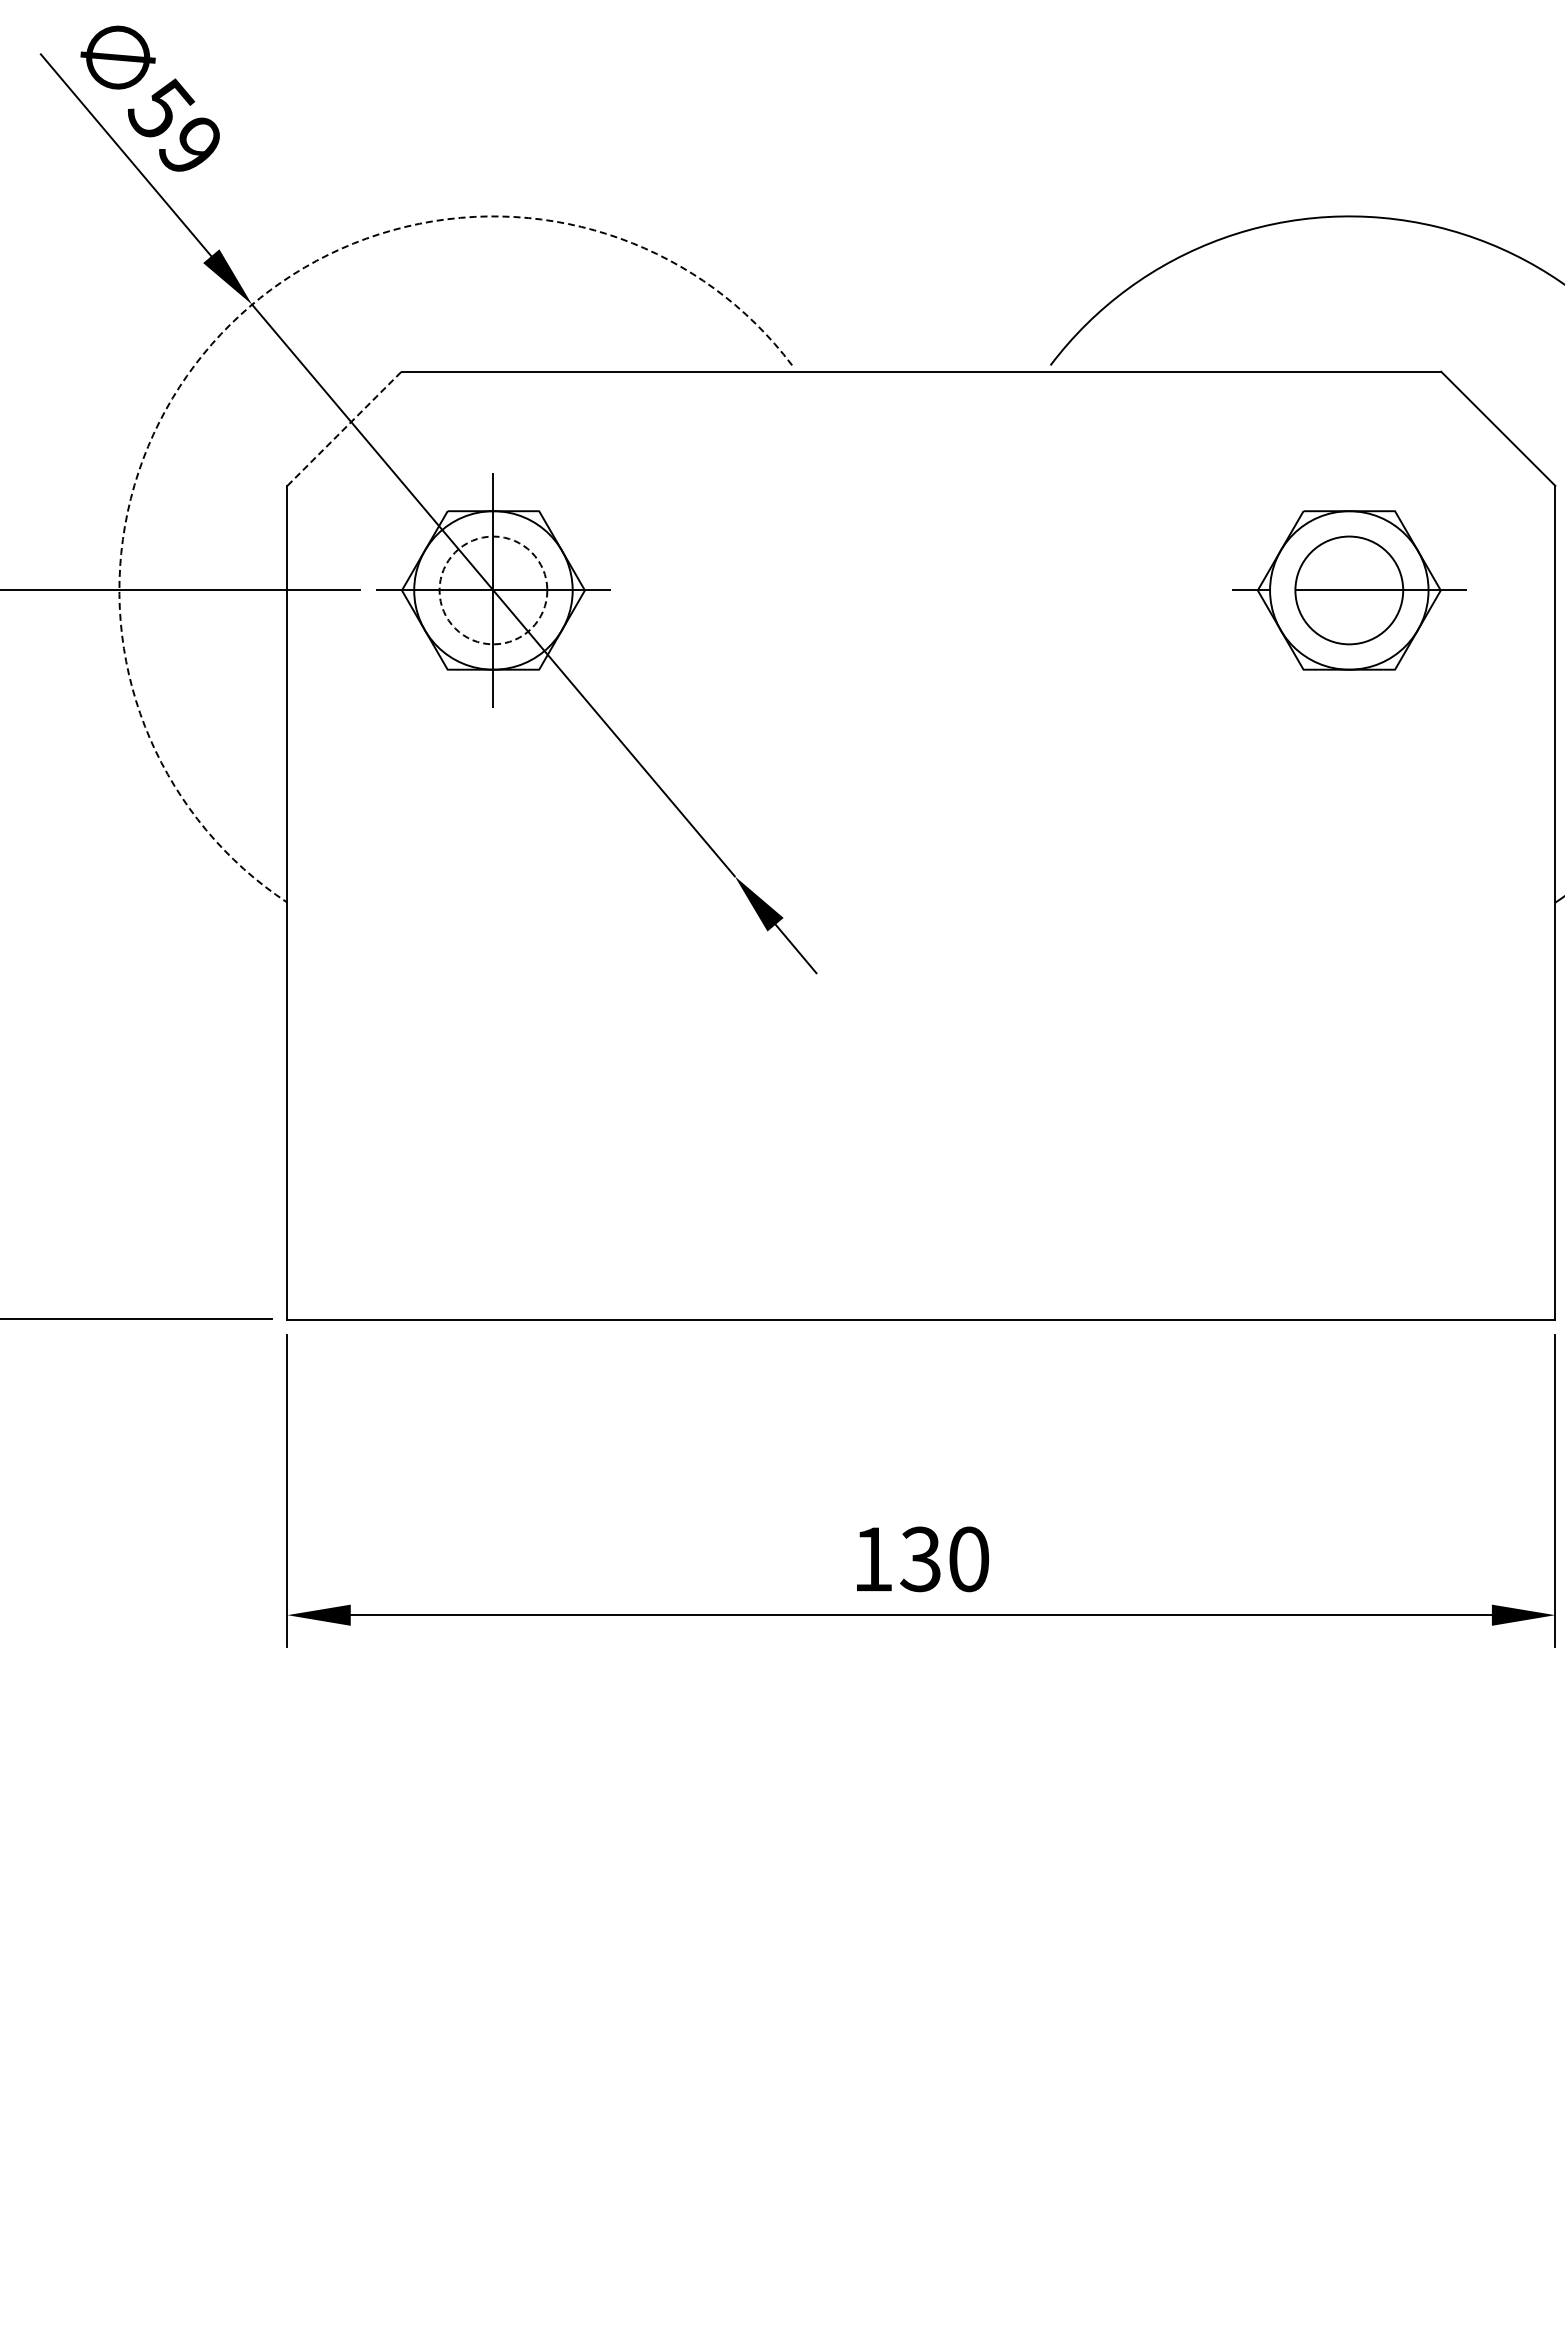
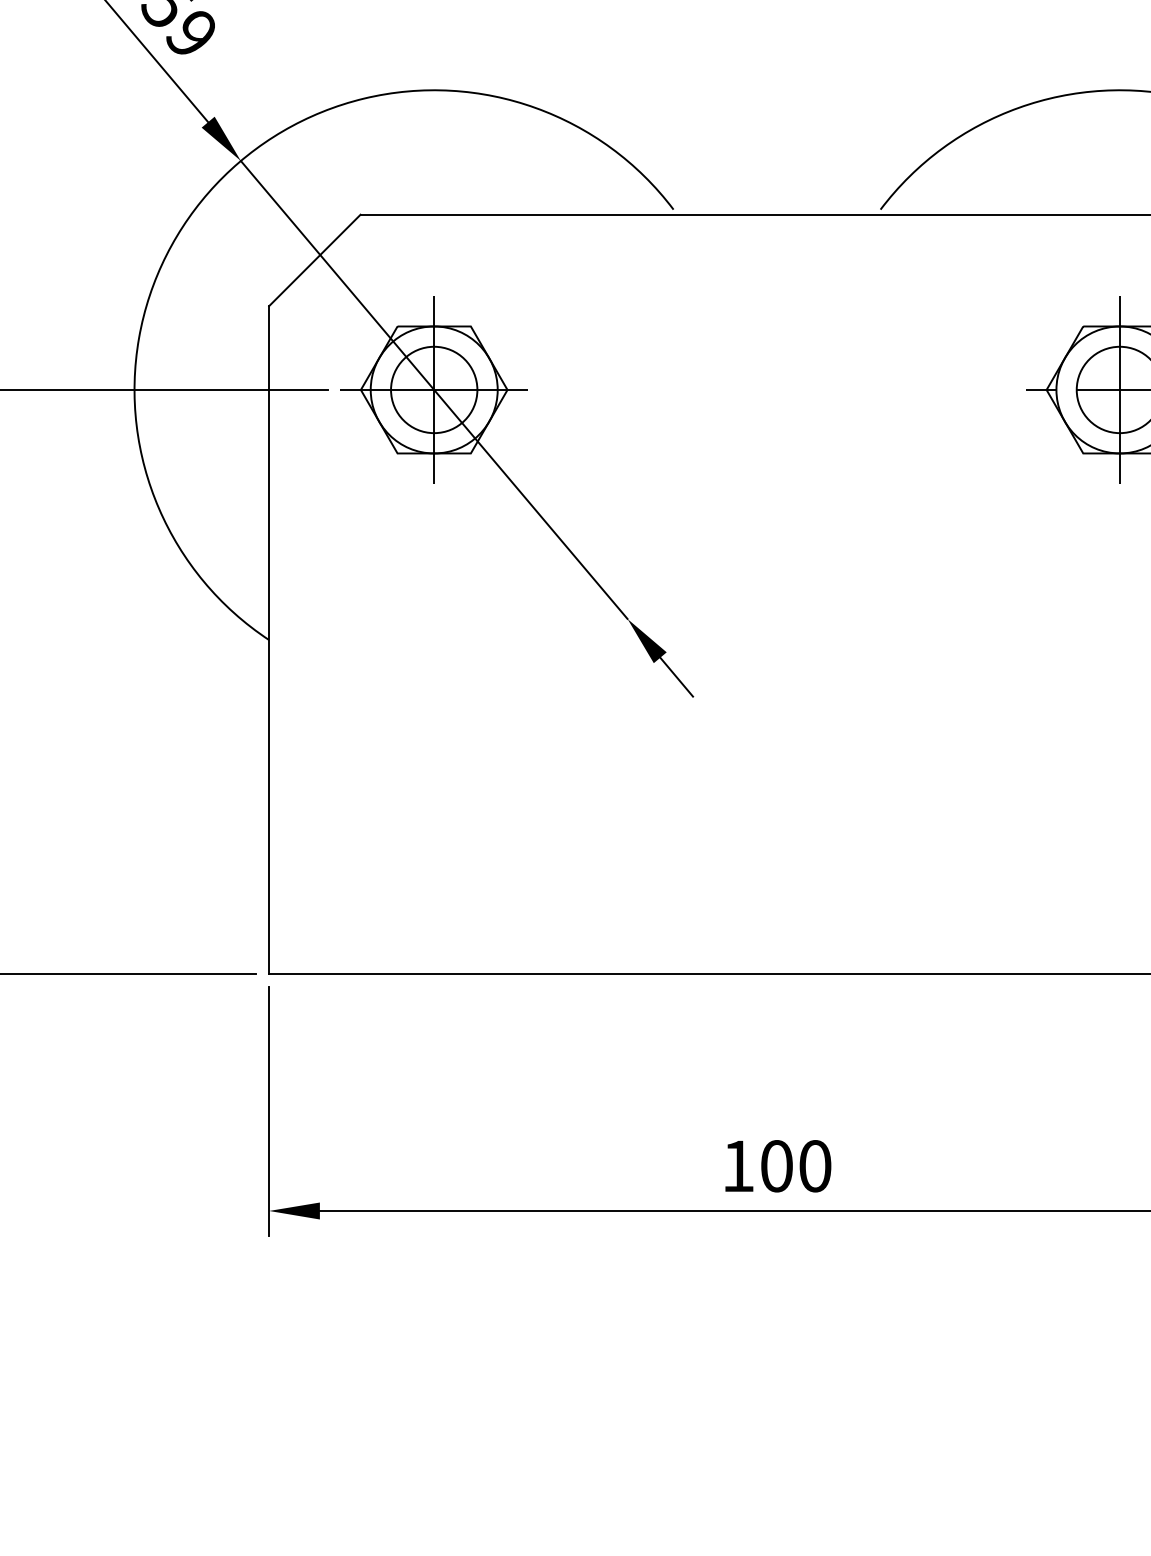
arc: (220, 334) -> (215, 184), dashed -> solid
line: (344, 428) -> (314, 260), dashed -> solid
circle: (493, 590) -> (434, 390), dashed -> solid
line: (1349, 590) -> (1120, 390), added
text: (920, 1559) -> (776, 1166), 130 -> 100

